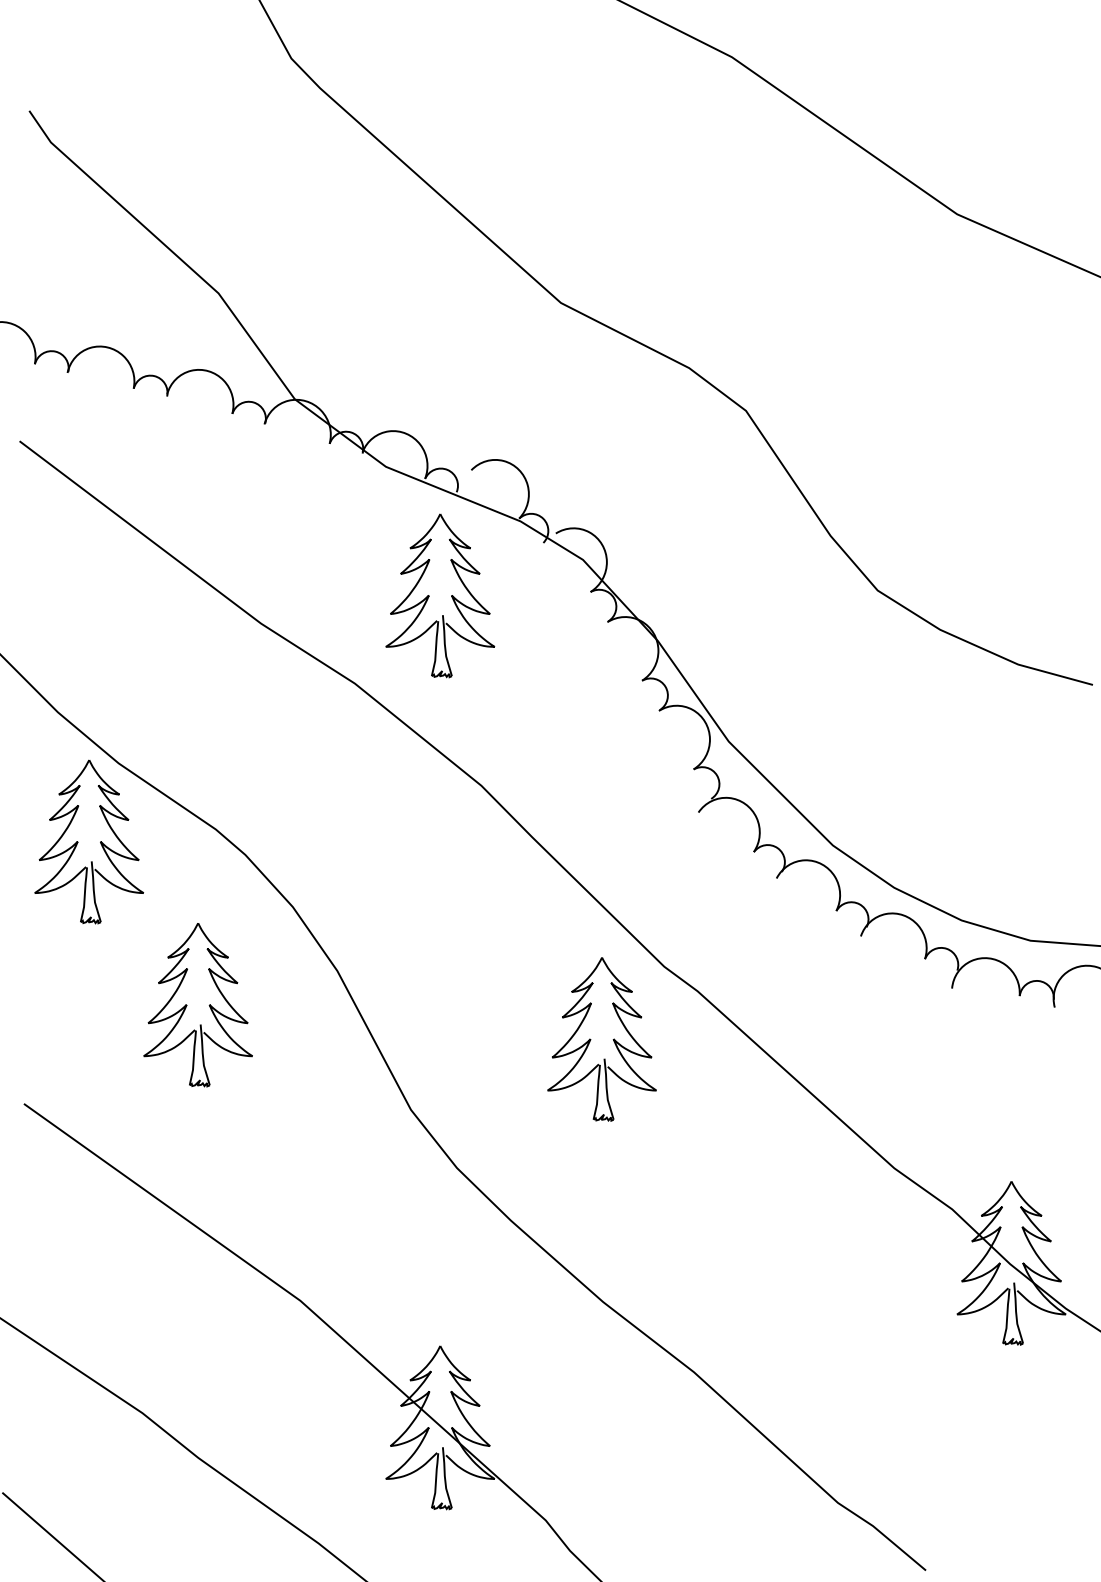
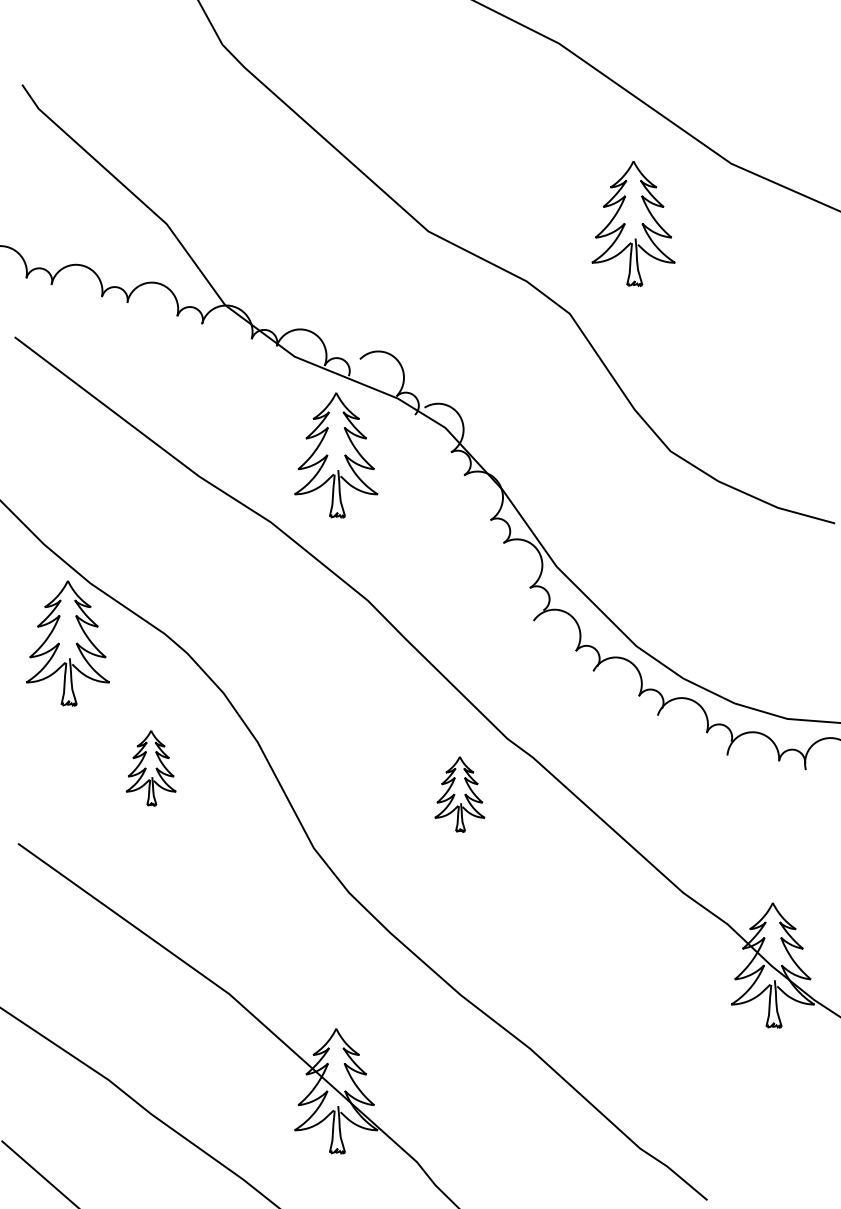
part: (829, 292) -> (633, 223), added
part: (197, 1005) -> (150, 768), size x0.6
part: (601, 1039) -> (459, 794), size x0.6

